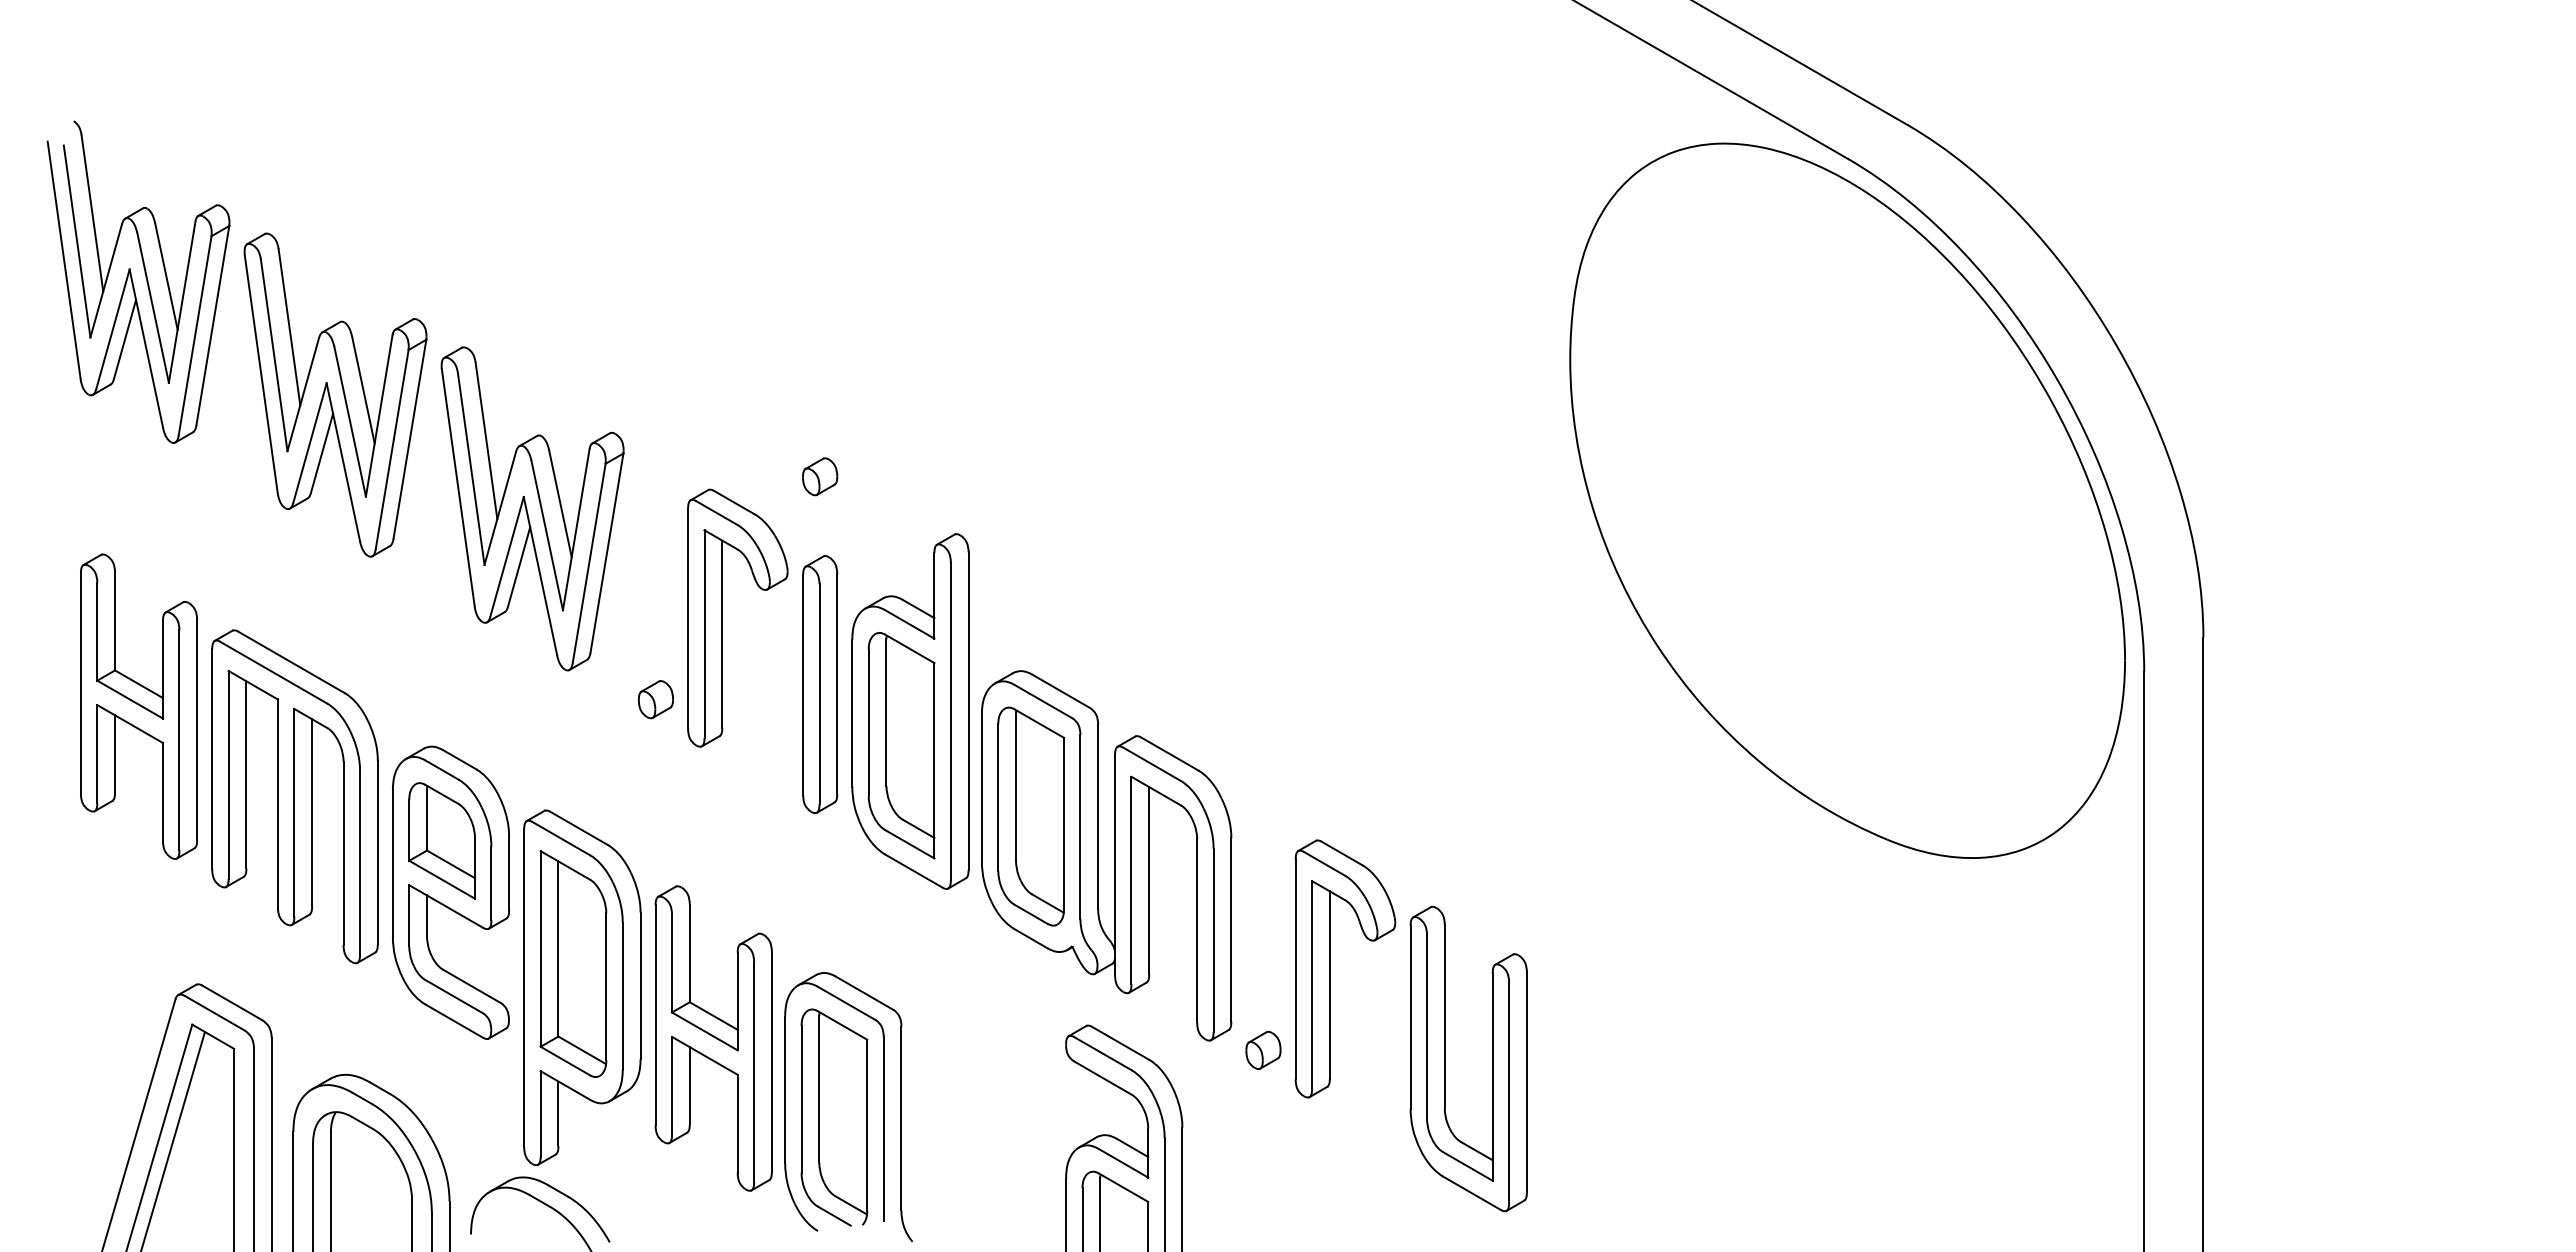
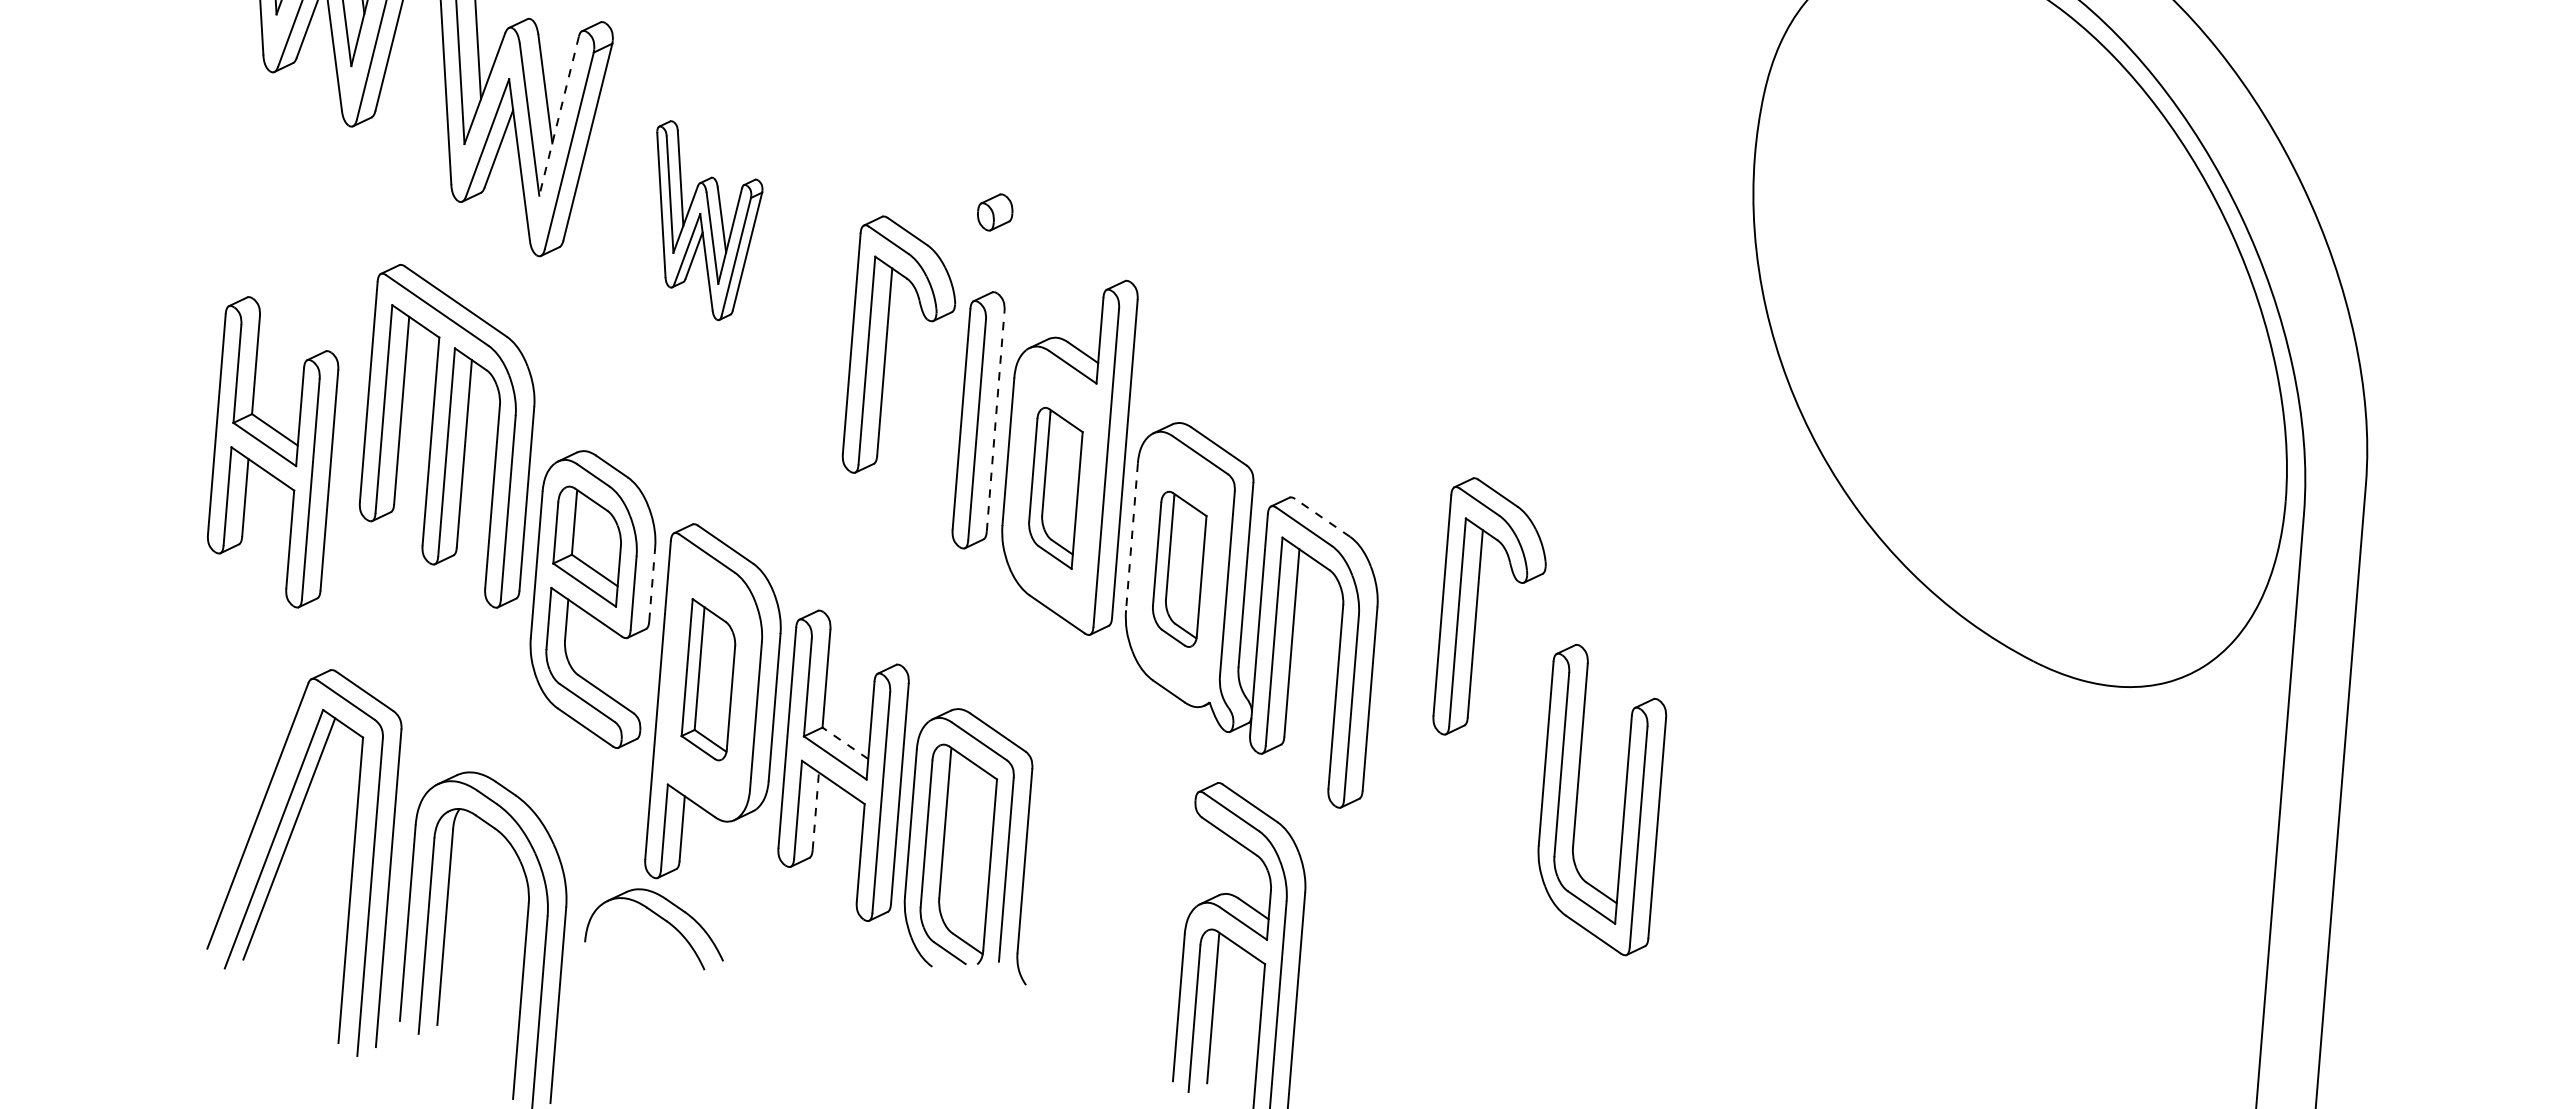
line: (379, 415) -> (559, 115), solid -> dashed
part: (532, 508) -> (704, 221), size x0.6
line: (837, 683) -> (995, 420), solid -> dashed
part: (655, 699) -> (812, 422), removed
part: (139, 706) -> (273, 452), moved
part: (901, 745) -> (1054, 487), size x0.7
line: (1169, 753) -> (1322, 517), solid -> dashed
line: (981, 788) -> (1131, 537), solid -> dashed
part: (294, 796) -> (448, 435), moved
part: (1031, 816) -> (1179, 569), size x0.7
line: (509, 873) -> (652, 584), solid -> dashed
part: (573, 963) -> (709, 679), size x0.7
part: (1330, 968) -> (1477, 607), moved
line: (713, 1016) -> (845, 743), solid -> dashed
part: (1263, 1049) -> (1392, 821), removed
part: (1445, 1058) -> (1577, 797), moved
line: (689, 1085) -> (815, 810), solid -> dashed

